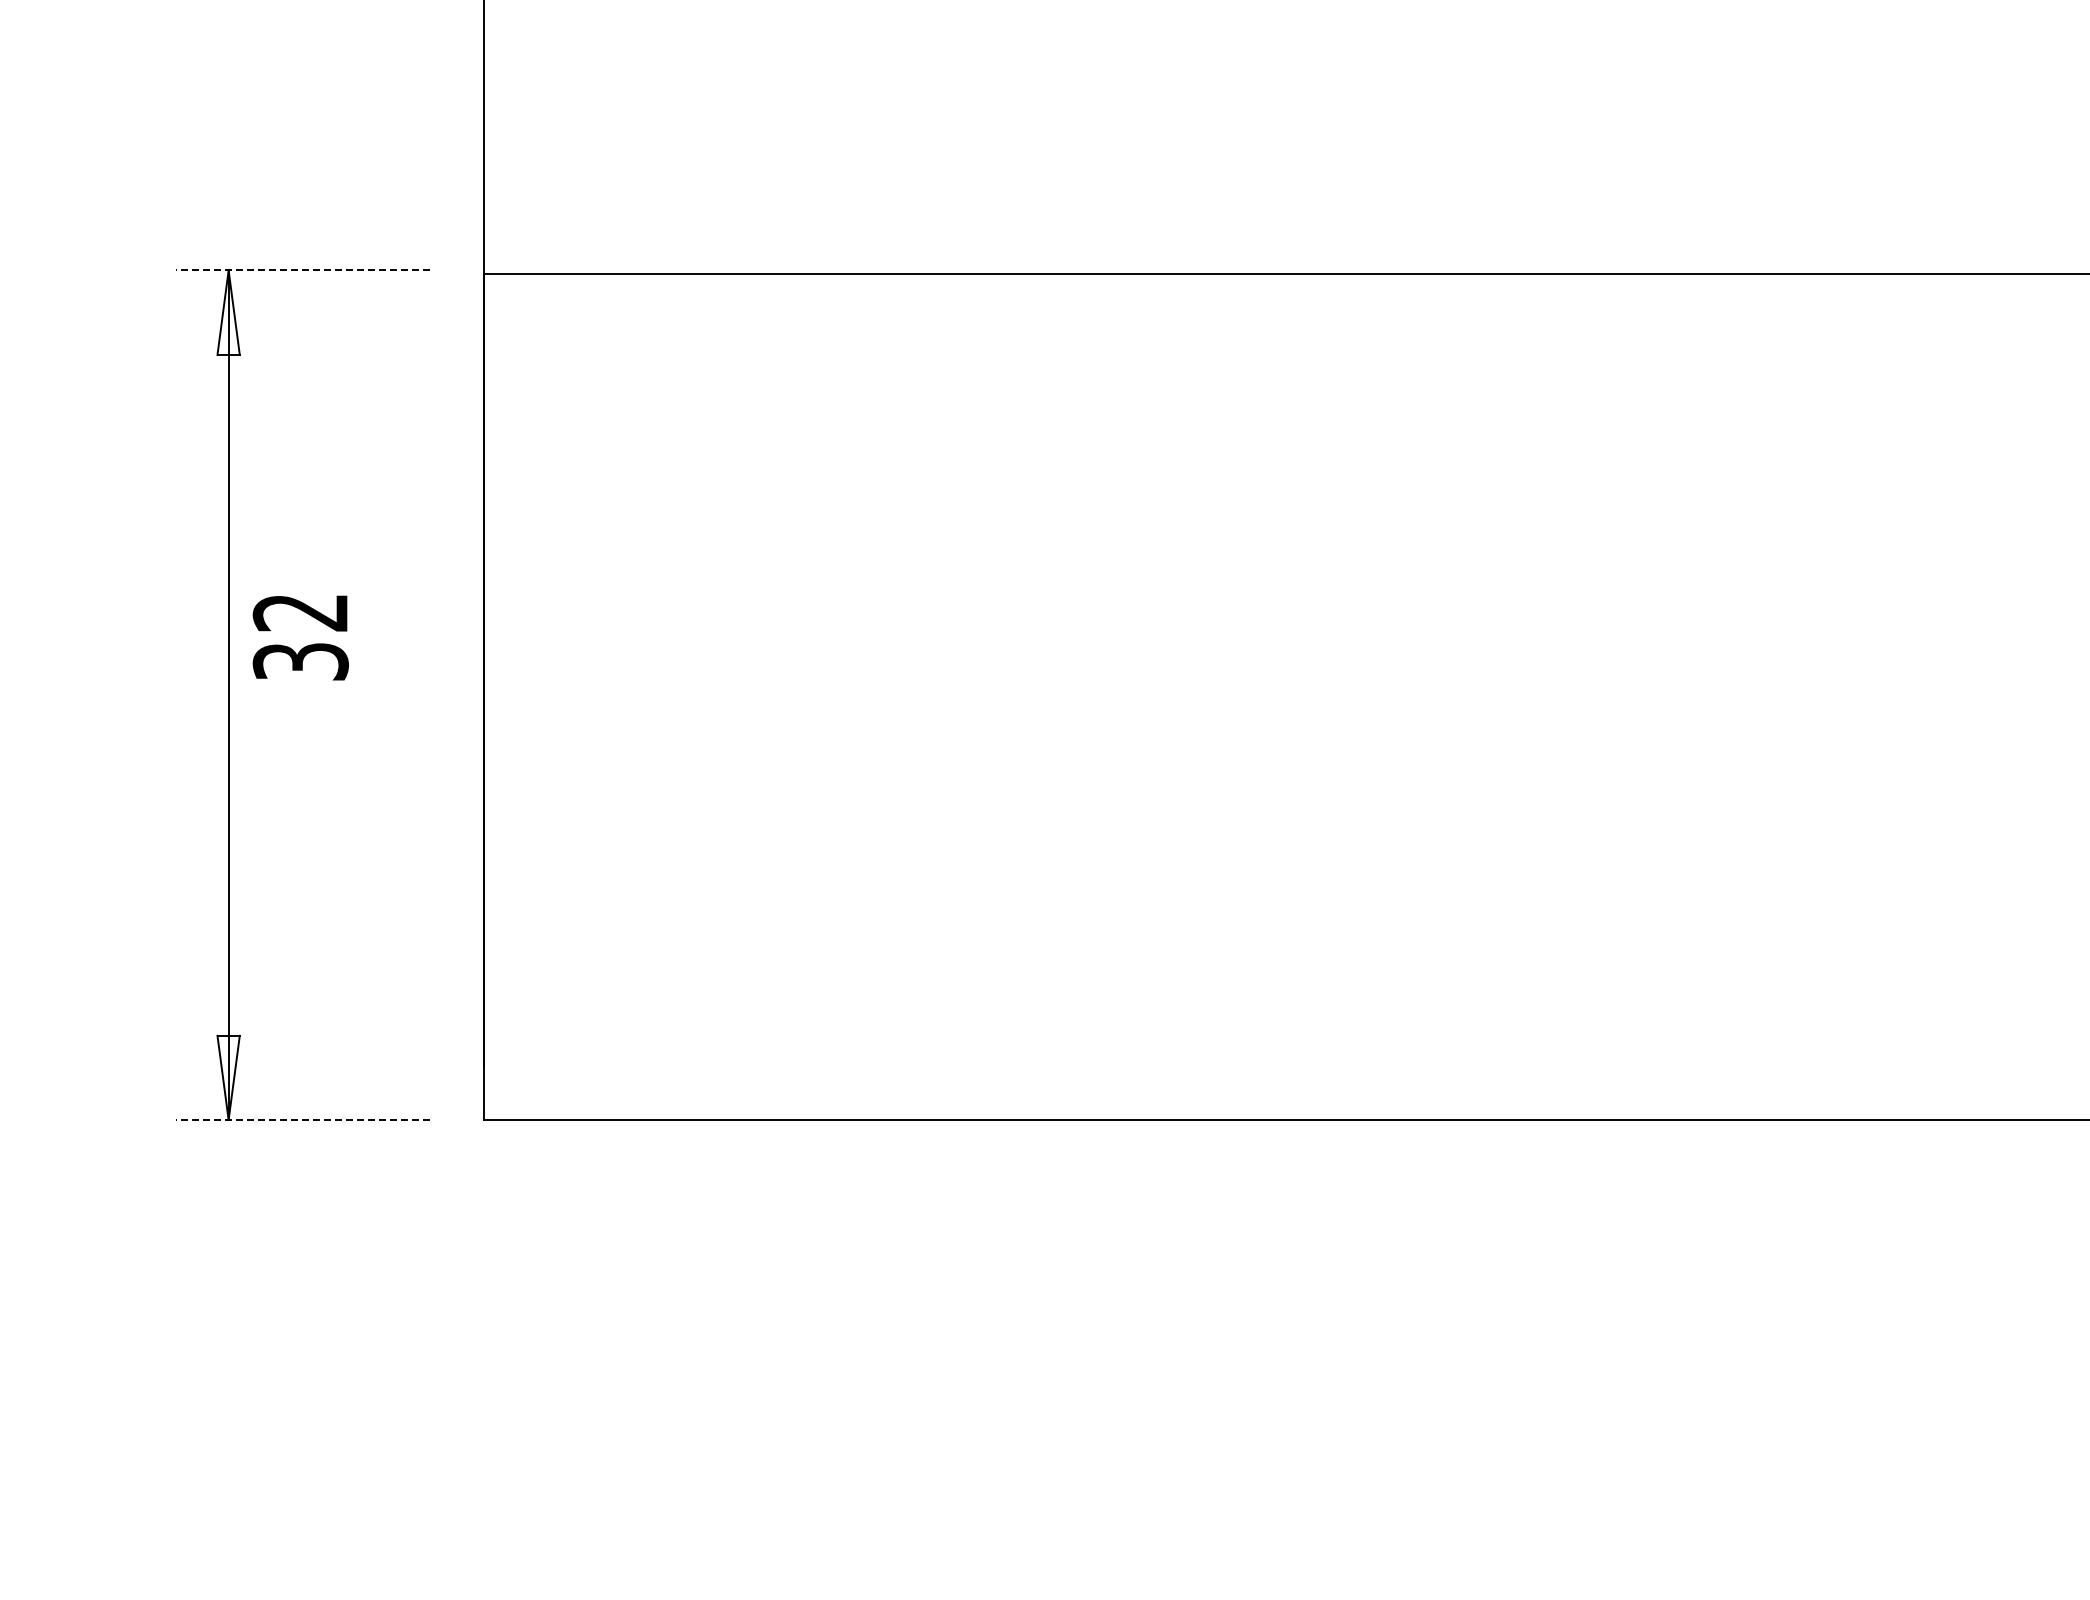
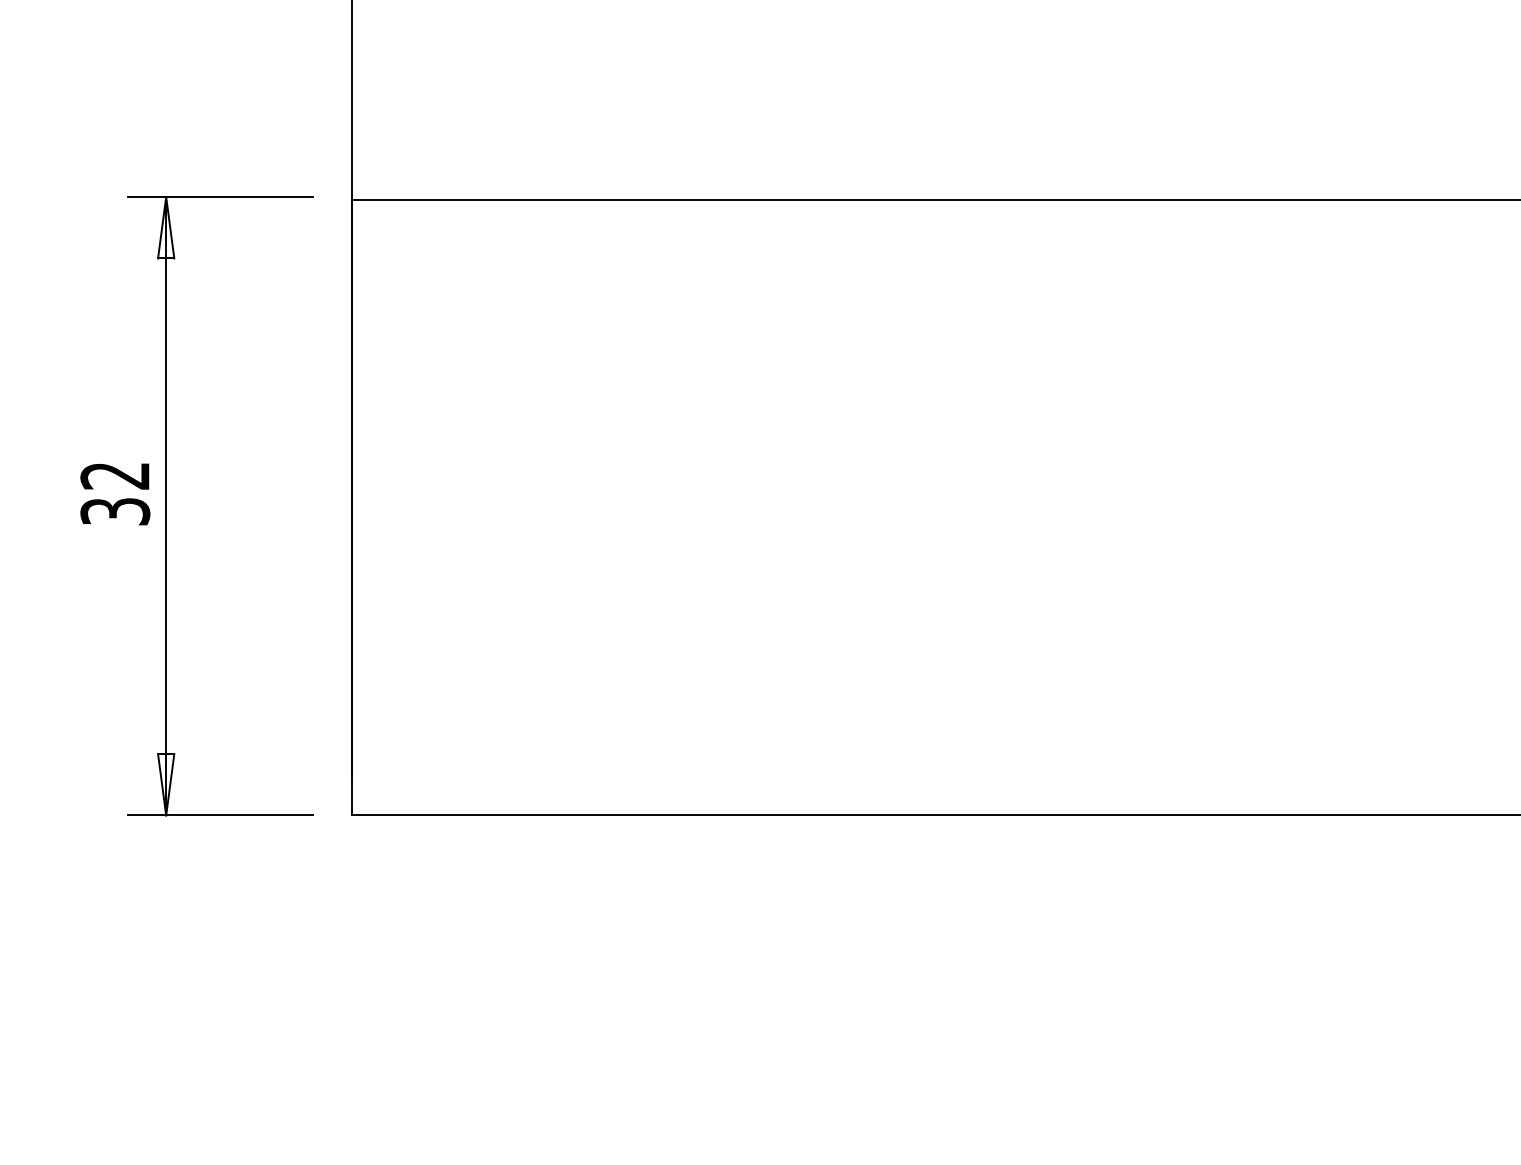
line: (302, 270) -> (219, 197), dashed -> solid
text: (300, 637) -> (115, 494), moved
line: (302, 1119) -> (219, 815), dashed -> solid

